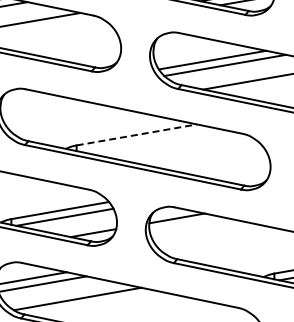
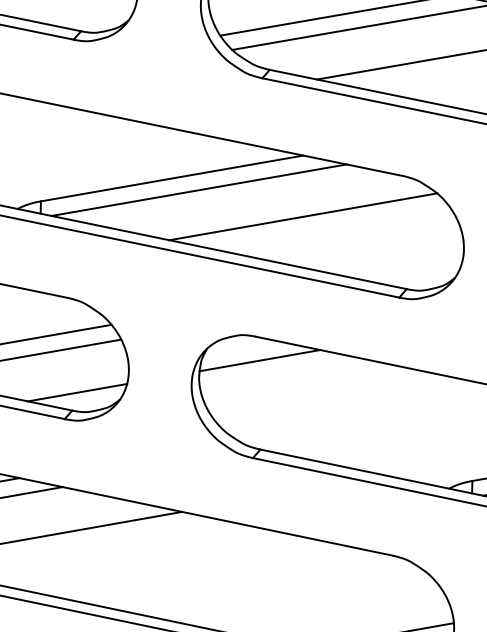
line: (137, 134) -> (173, 177), dashed -> solid
line: (148, 140) -> (197, 190), added
line: (196, 152) -> (302, 216), added

